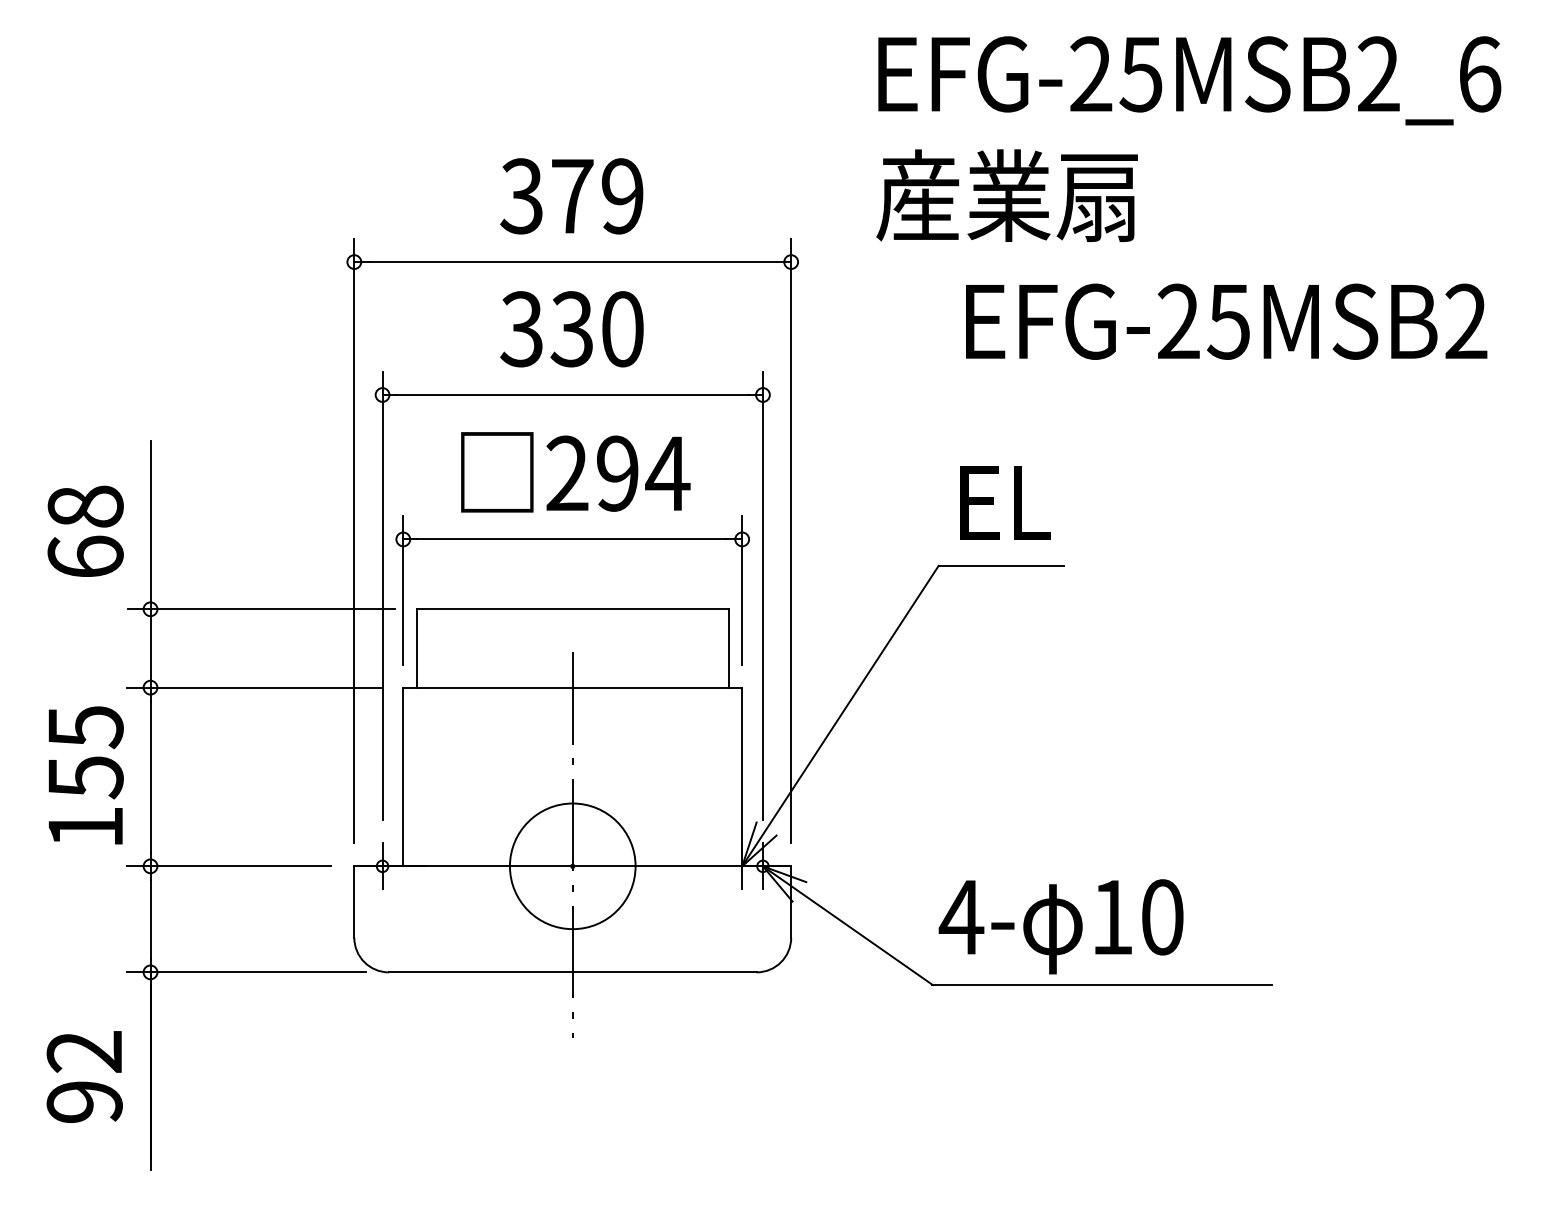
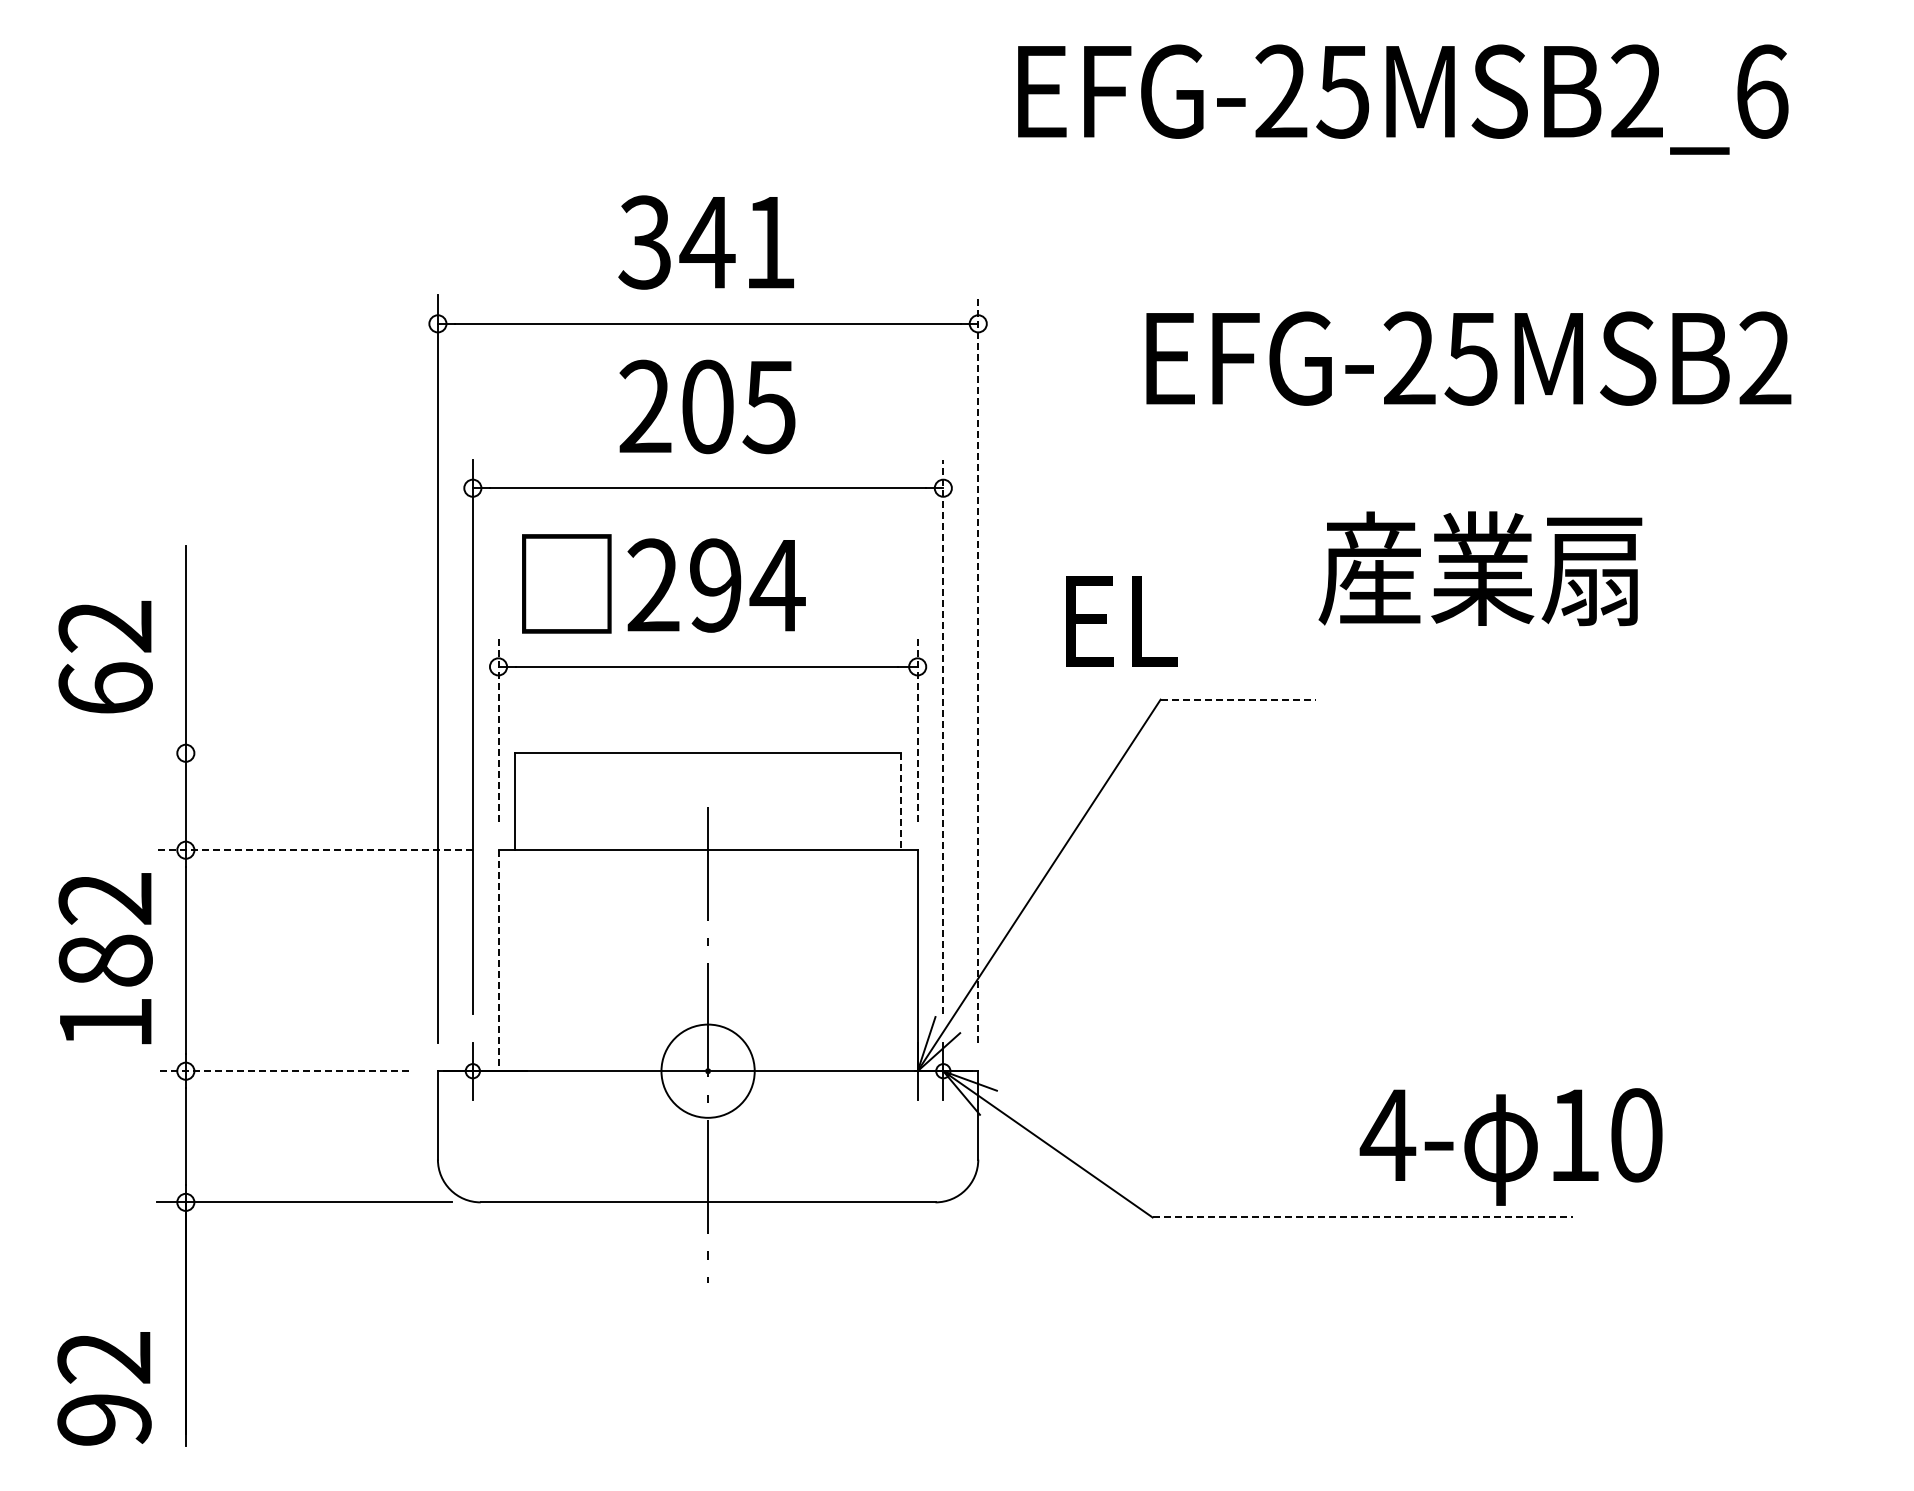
text: (1189, 80) -> (1403, 99), moved
text: (1007, 195) -> (1480, 568), moved
text: (596, 196) -> (737, 242), 379 -> 341
text: (1226, 321) -> (1468, 358), moved
text: (571, 328) -> (706, 406), 330 -> 205
text: (575, 472) -> (663, 583), moved
text: (1005, 502) -> (1121, 621), moved
text: (85, 506) -> (105, 626), 68 -> 62
line: (791, 541) -> (978, 669), solid -> dashed
line: (1001, 565) -> (1238, 699), solid -> dashed
line: (403, 590) -> (498, 730), solid -> dashed
line: (742, 590) -> (917, 730), solid -> dashed
line: (763, 595) -> (943, 736), solid -> dashed
line: (261, 609) -> (323, 753), removed
line: (728, 649) -> (900, 802), solid -> dashed
line: (255, 687) -> (315, 850), solid -> dashed
text: (85, 752) -> (105, 930), 155 -> 182
line: (403, 777) -> (498, 961), solid -> dashed
circle: (572, 865) -> (707, 1070), size x0.6
line: (228, 866) -> (282, 1071), solid -> dashed
text: (1060, 926) -> (1510, 1146), moved
line: (1101, 984) -> (1362, 1217), solid -> dashed
text: (84, 1076) -> (104, 1388), moved

